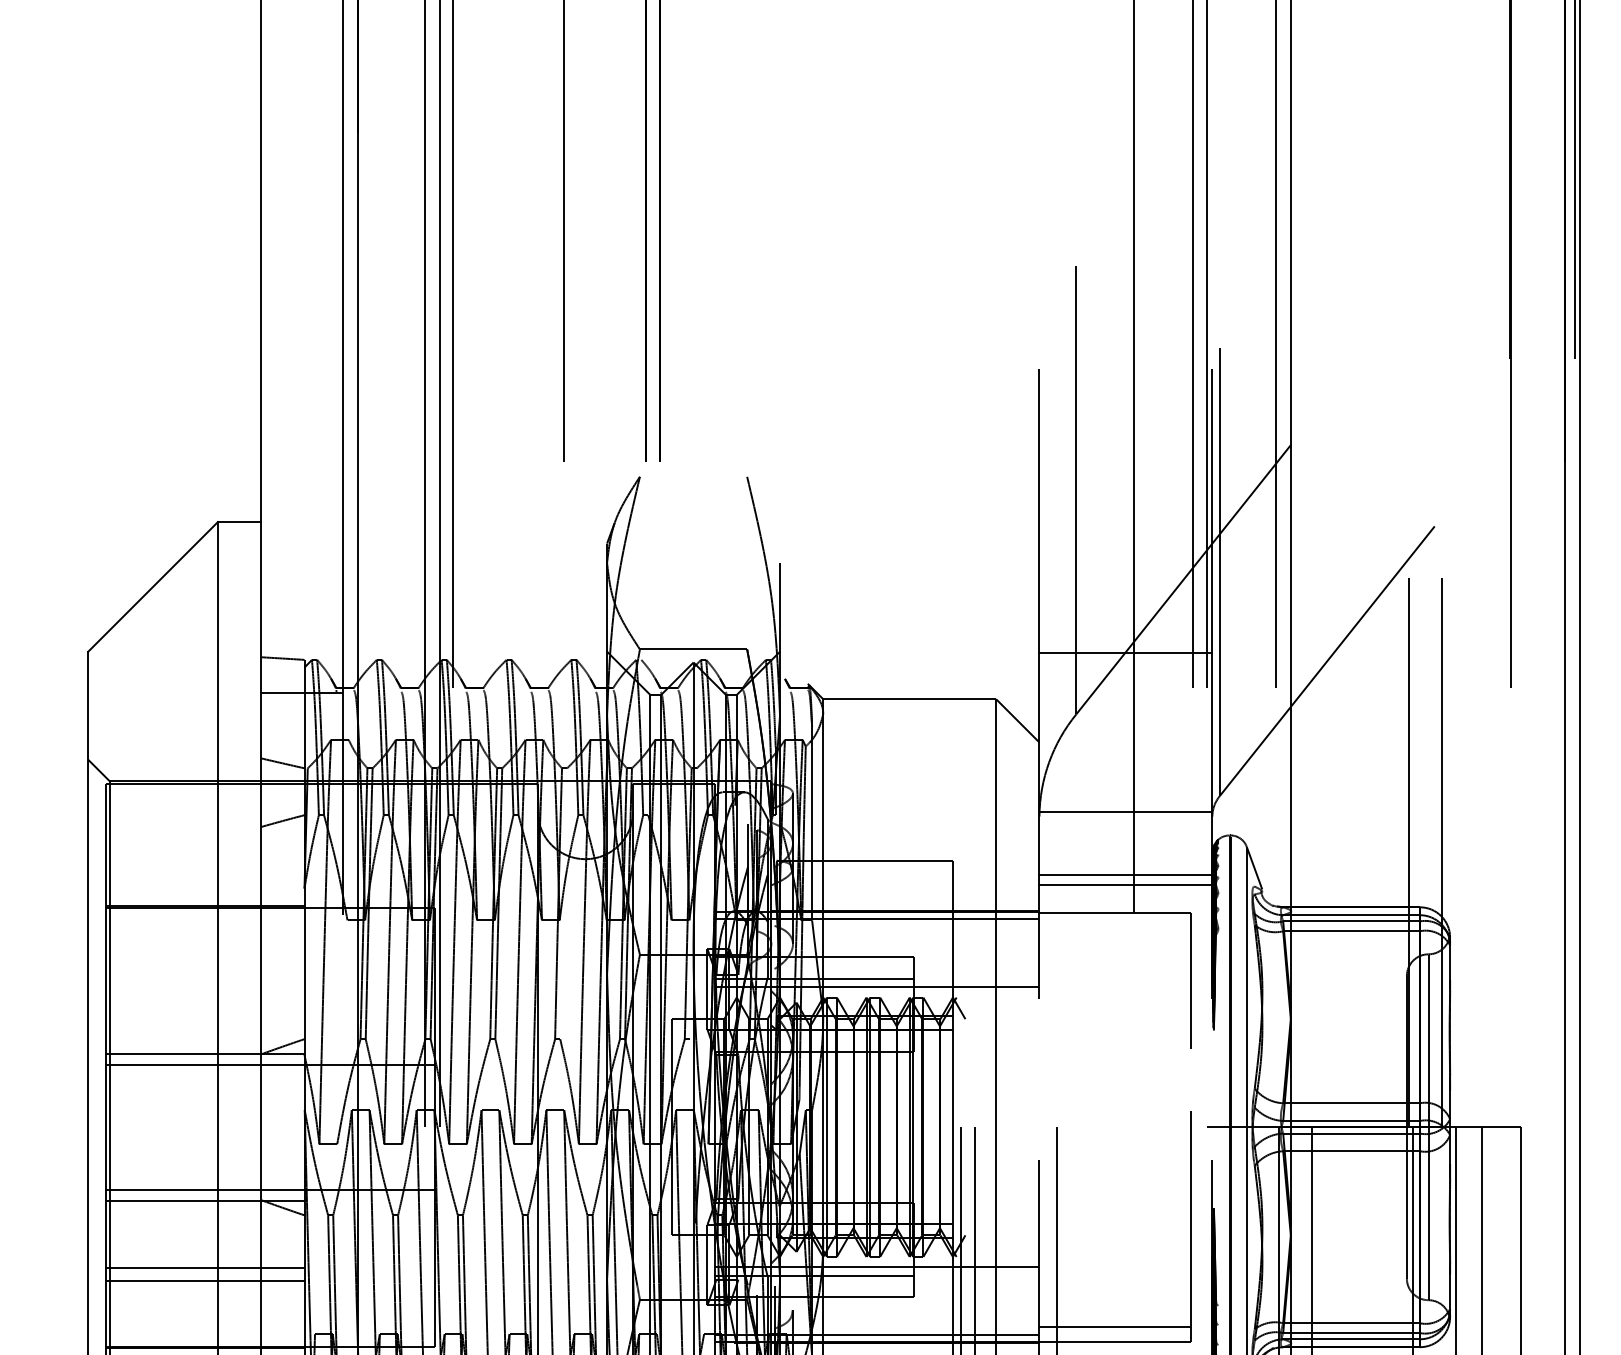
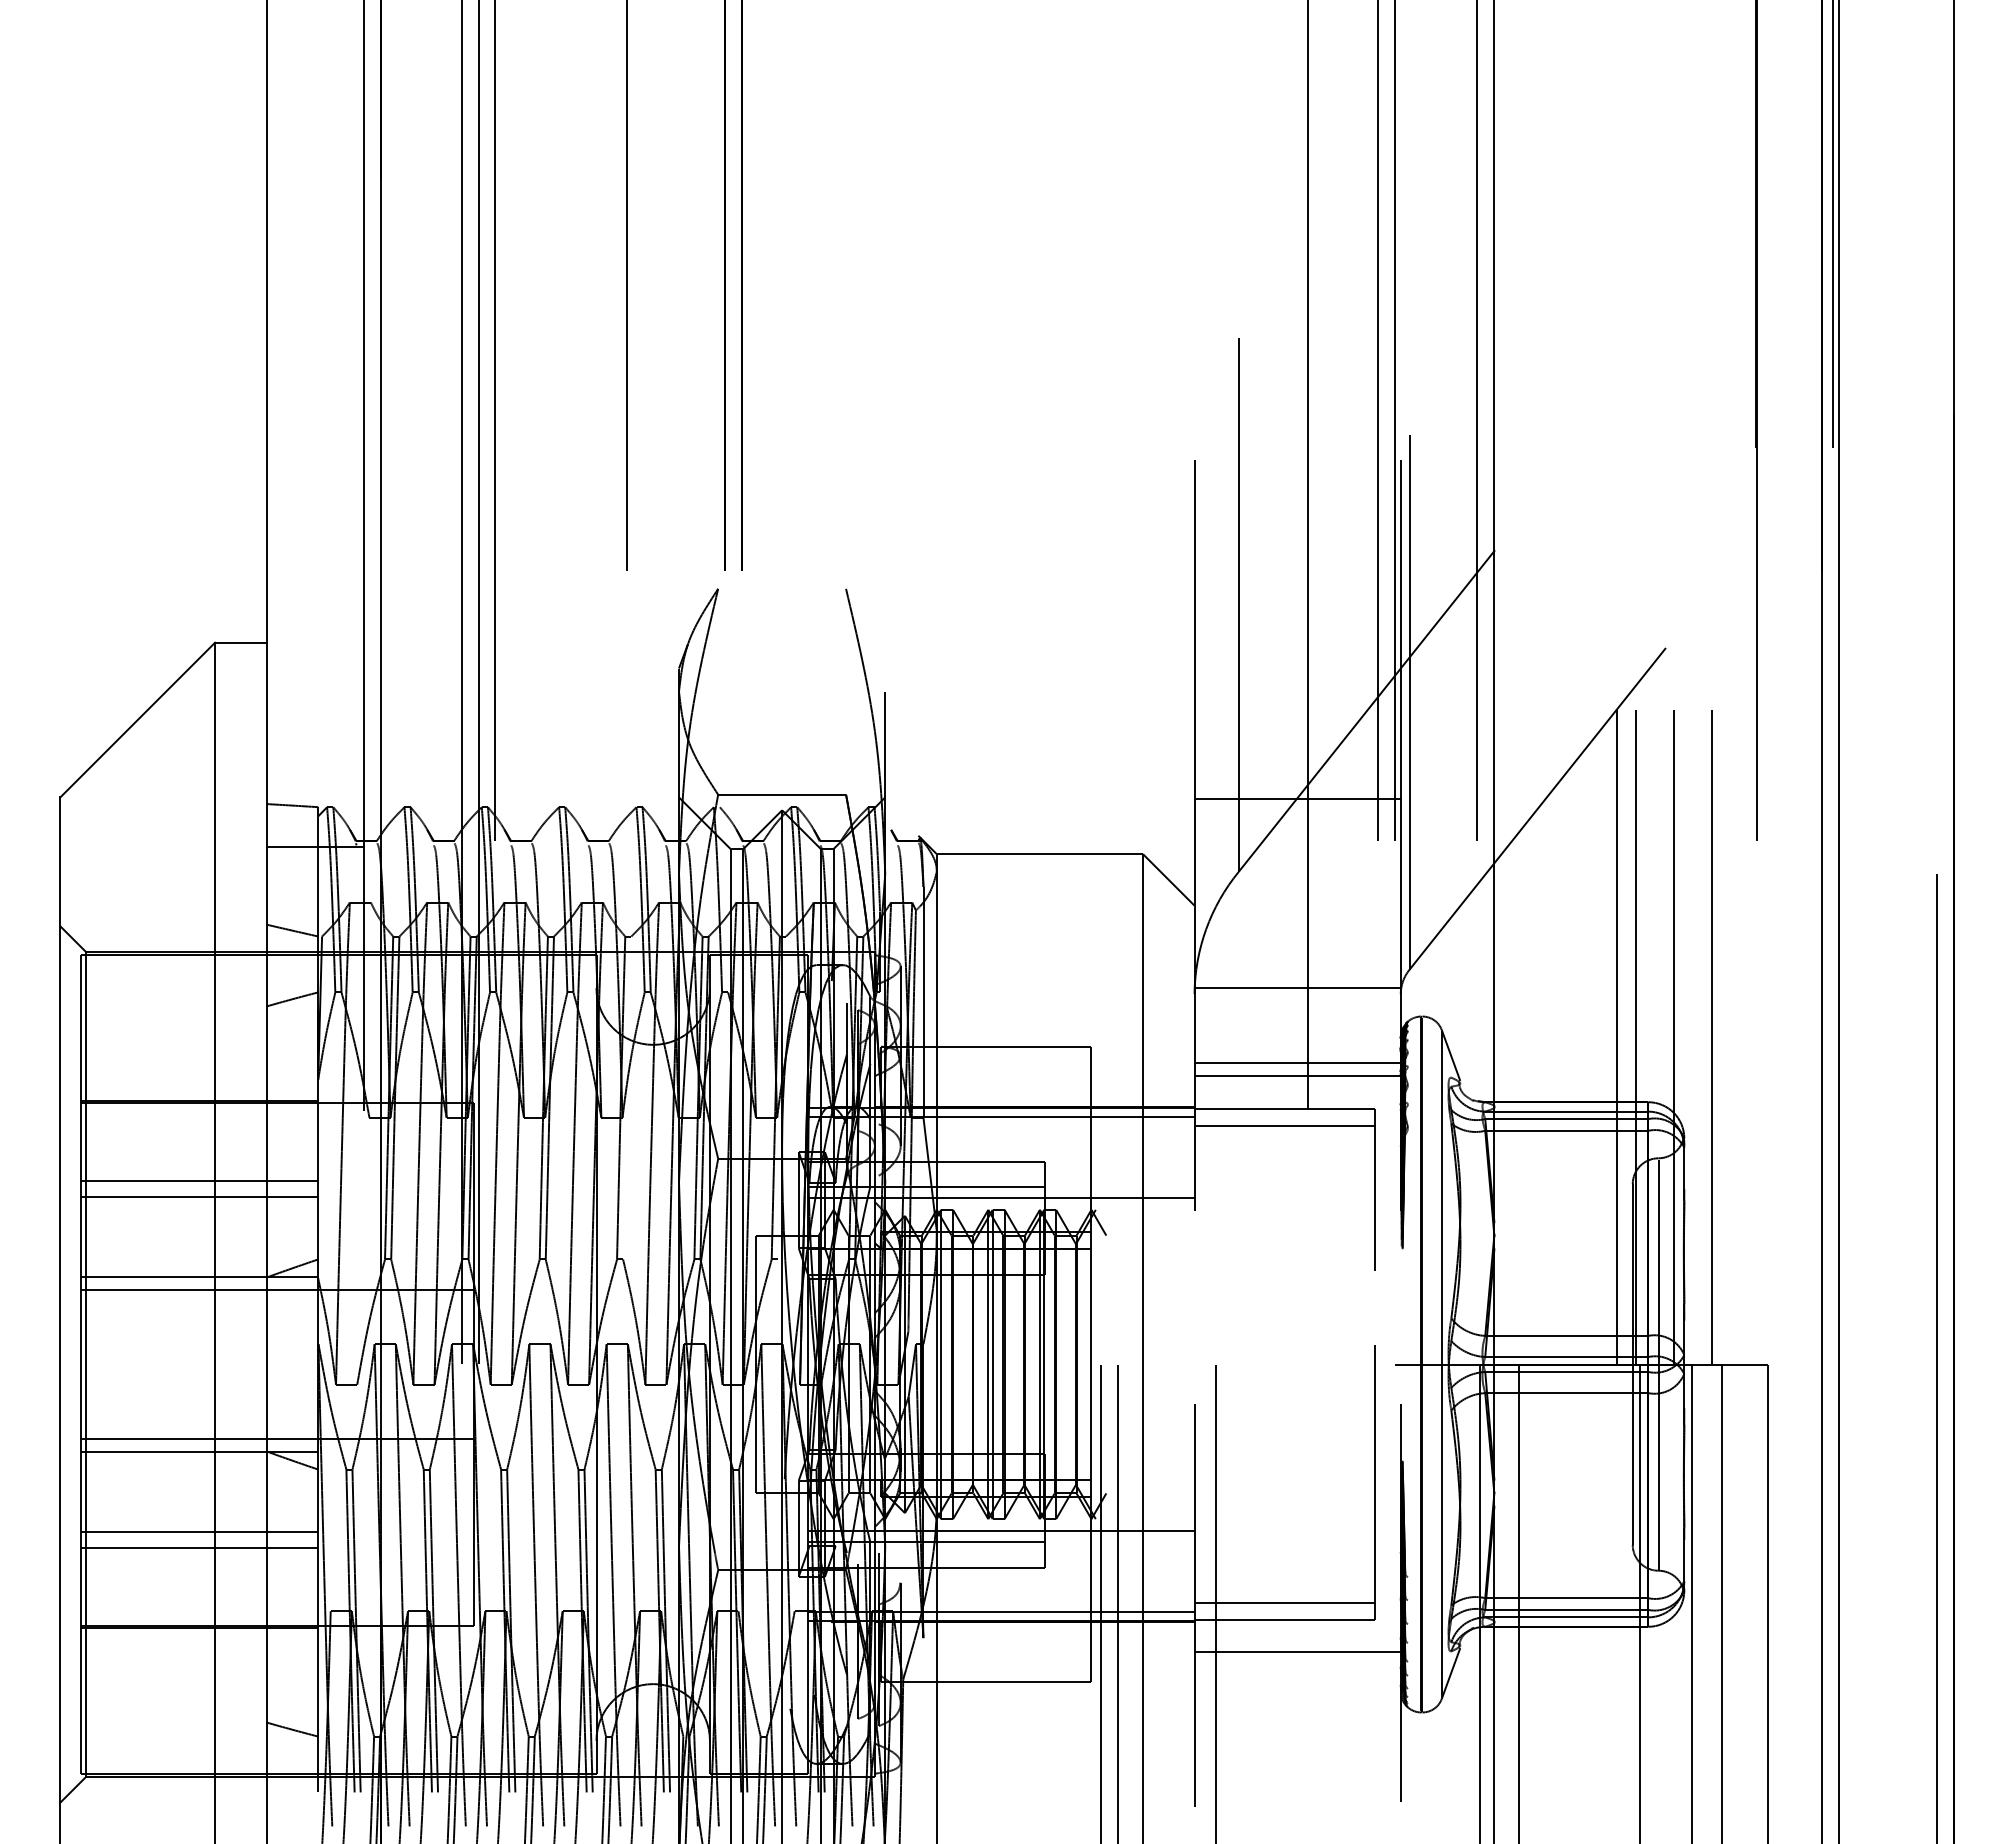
line: (1393, 852) -> (1616, 1036), added
line: (1473, 852) -> (1712, 1036), added
line: (1114, 926) -> (1284, 1125), added
line: (204, 972) -> (199, 1180), added
line: (204, 986) -> (199, 1196), added

